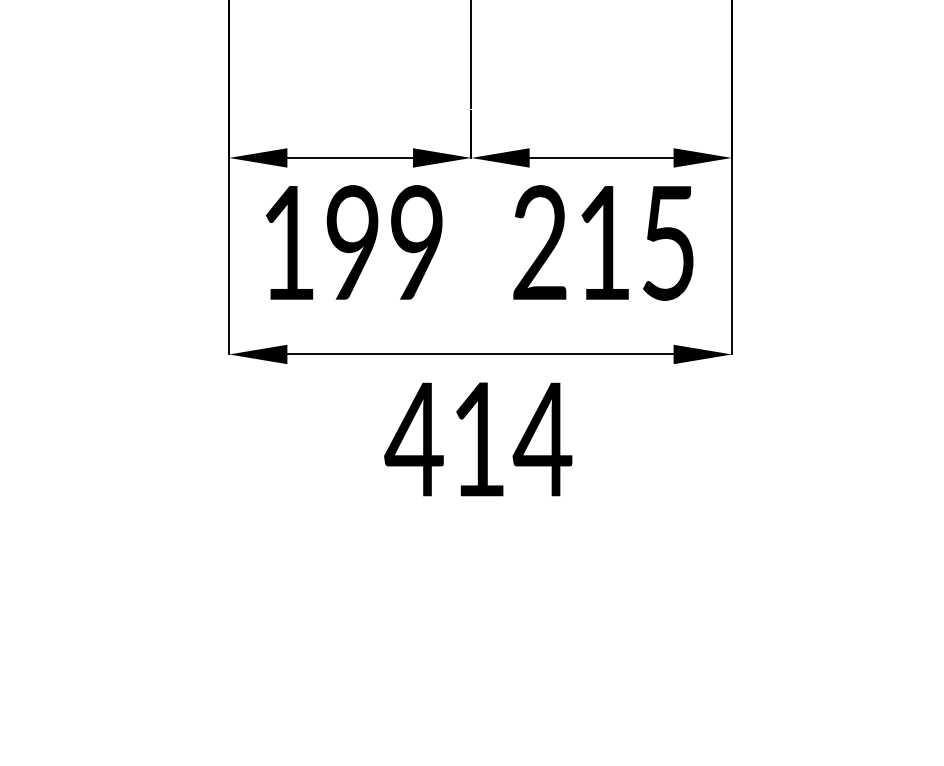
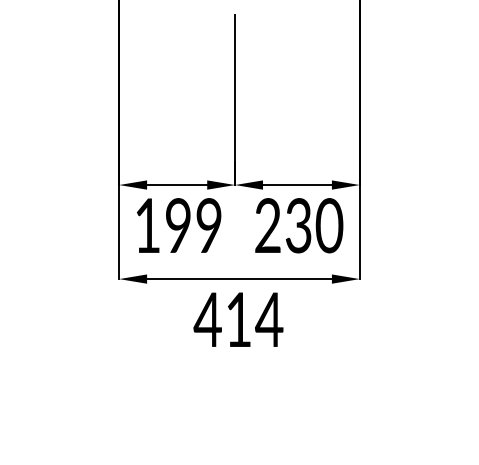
text: (637, 242) -> (314, 225), 215 -> 230

